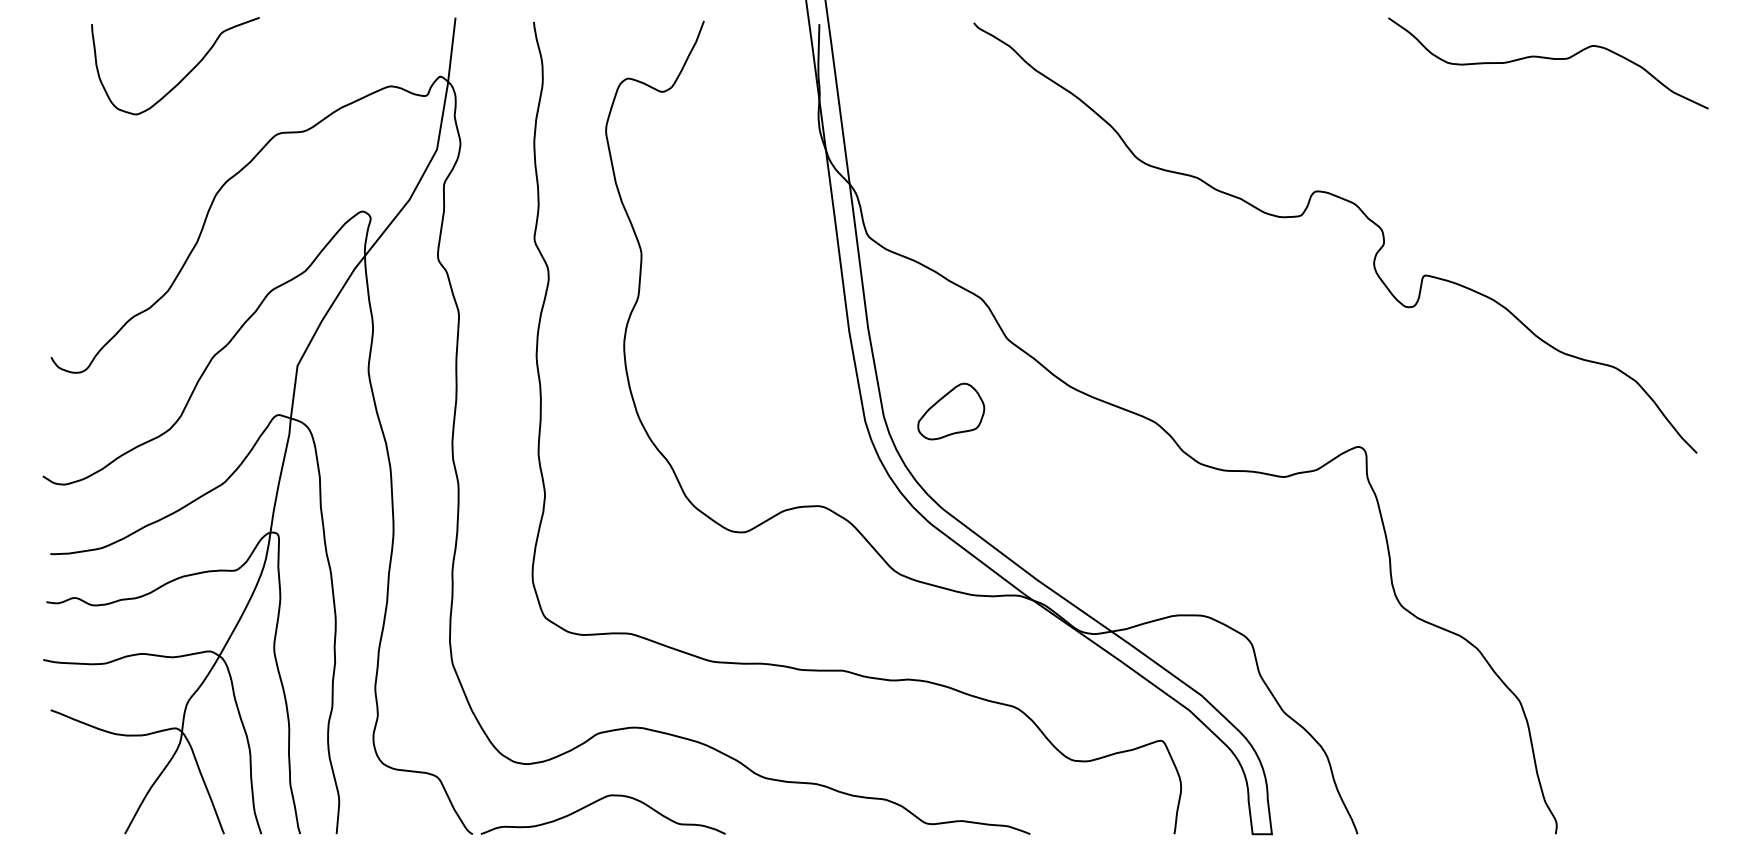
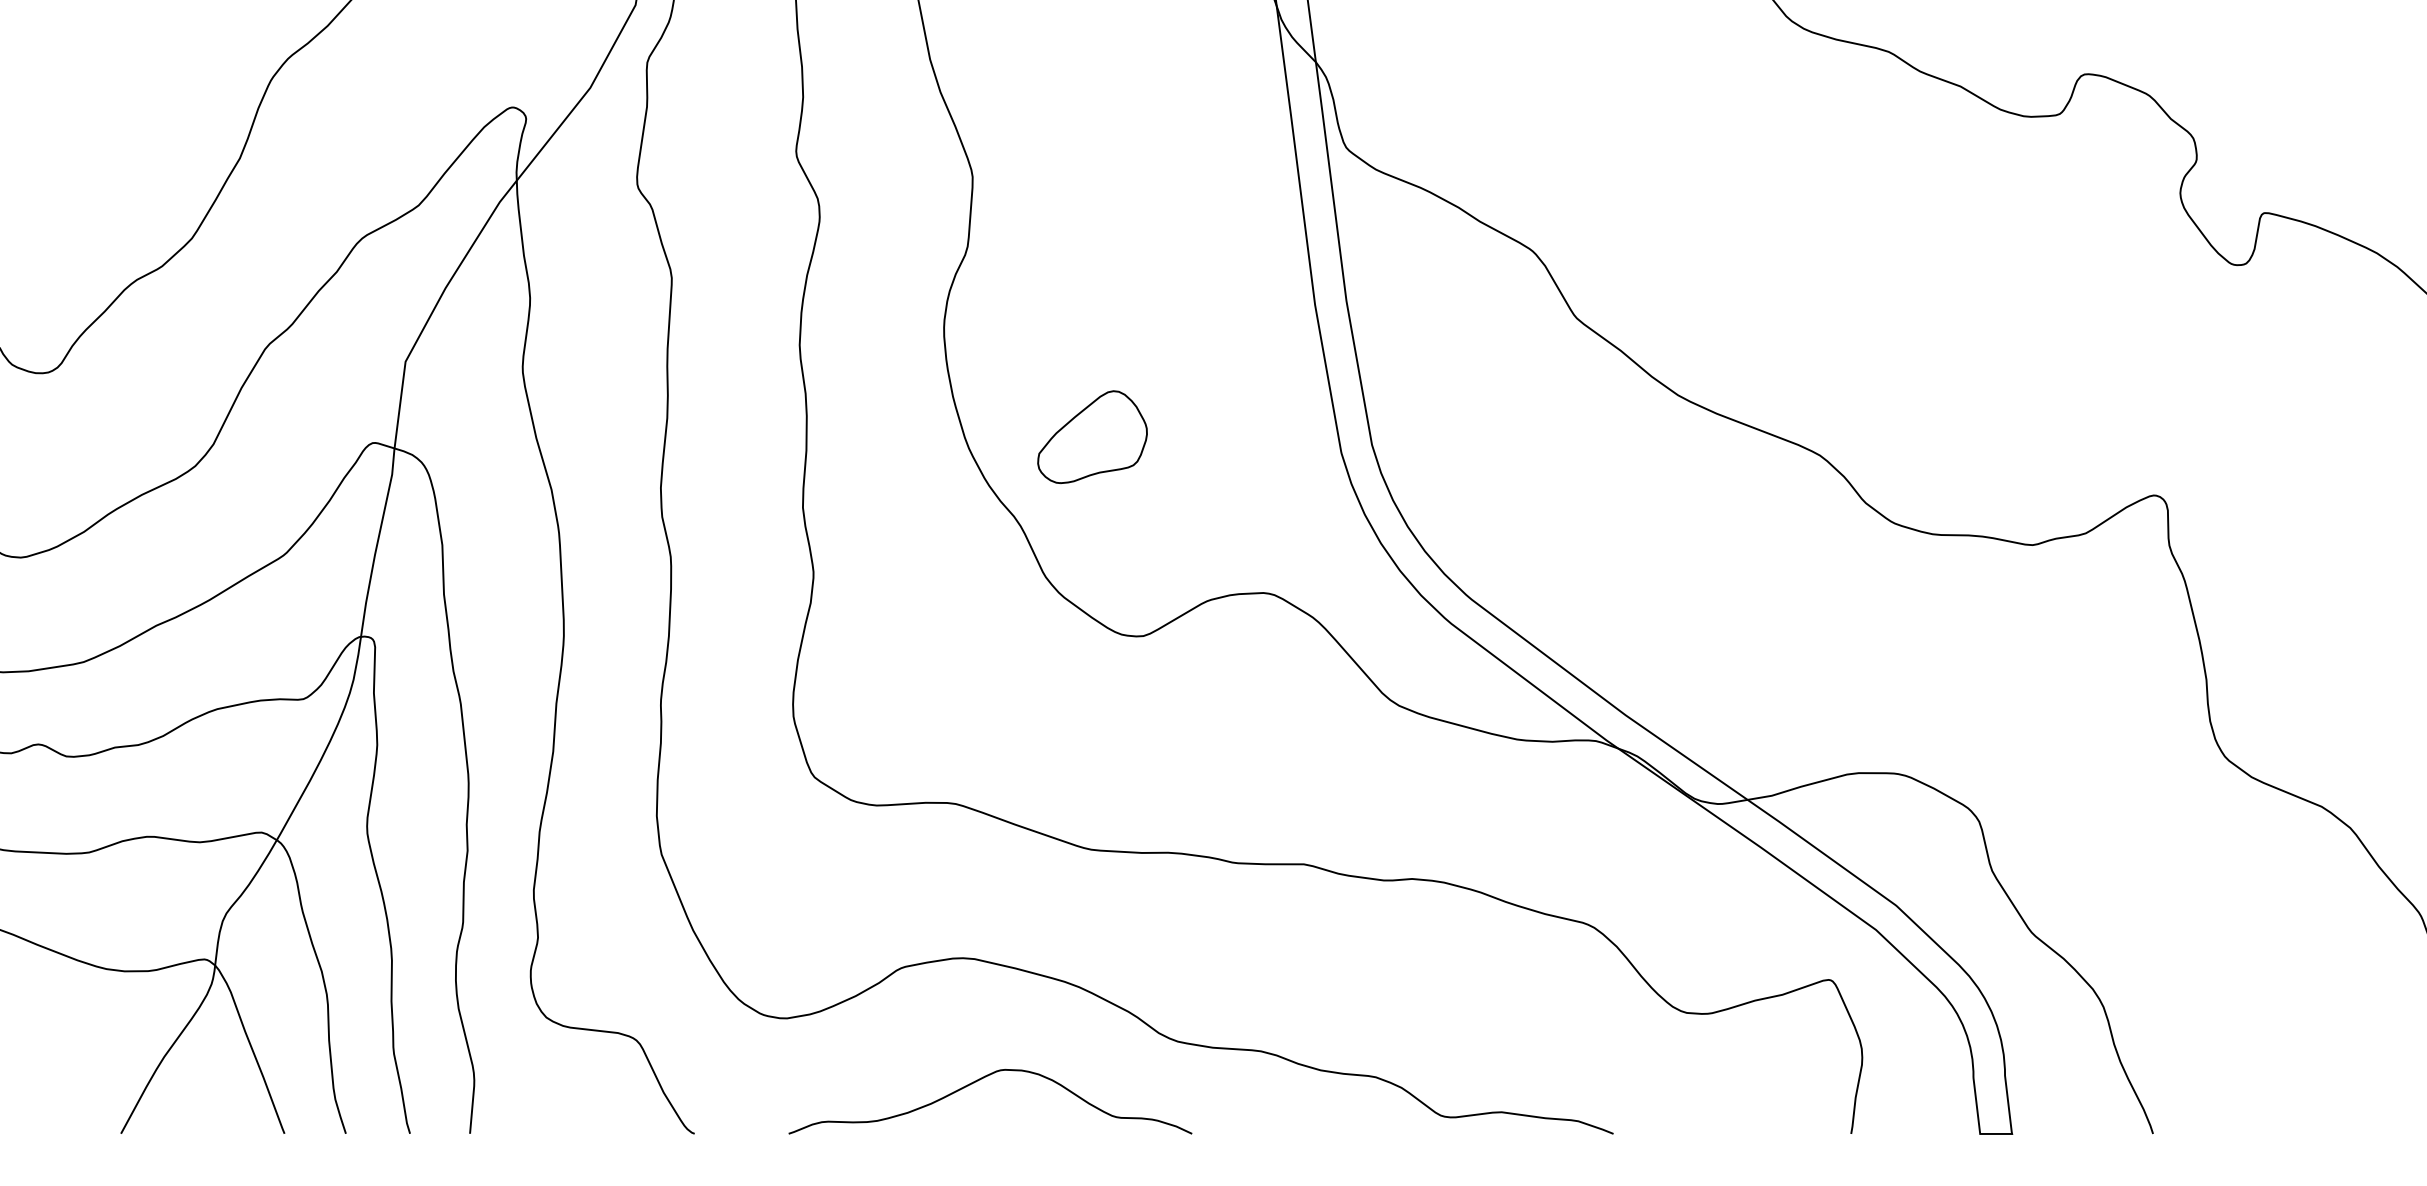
part: (951, 411) -> (1092, 437), moved
curve: (596, 802) -> (979, 1081), moved

